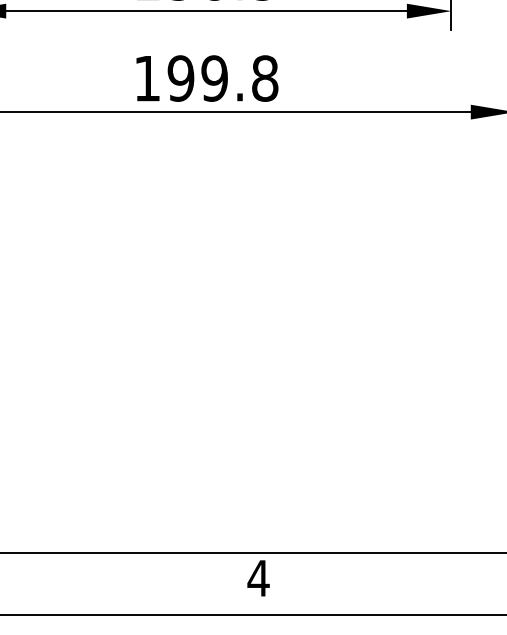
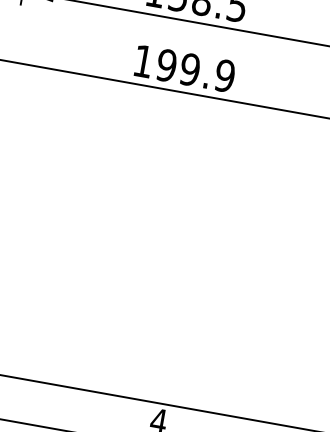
text: (264, 78) -> (224, 75), 199.8 -> 199.9

